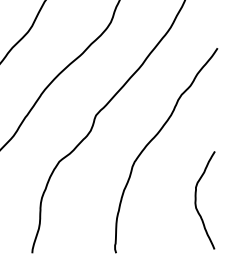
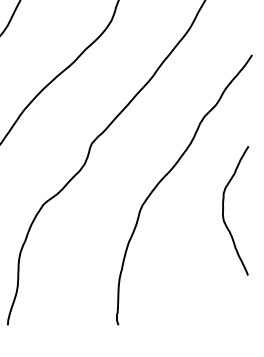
curve: (196, 200) -> (224, 210), moved

